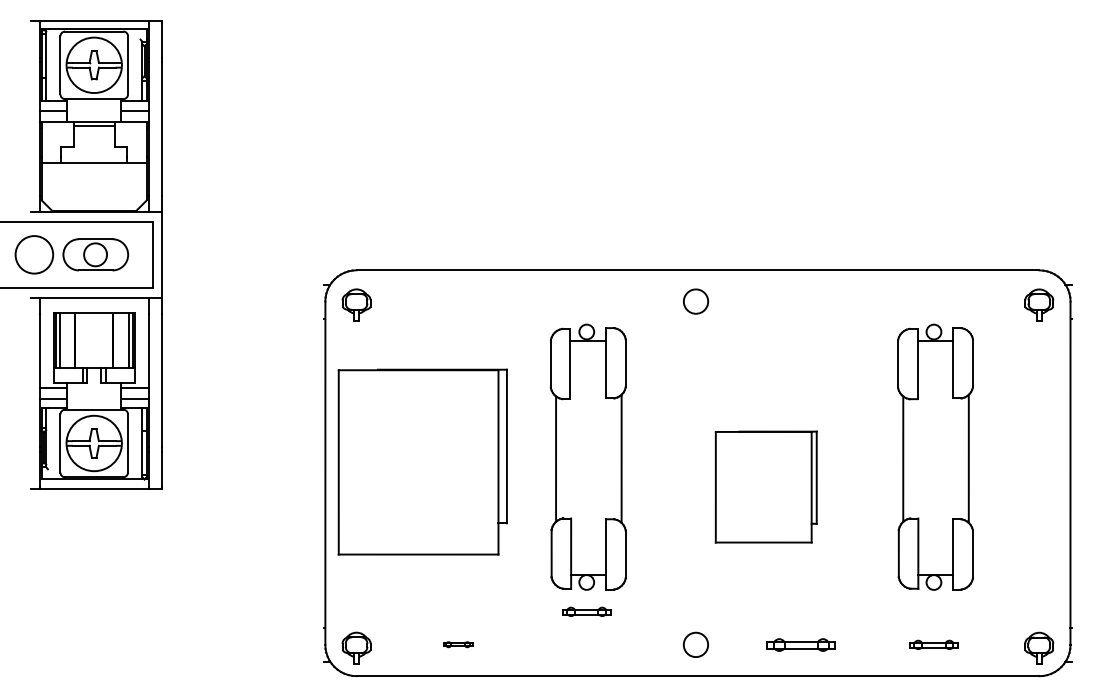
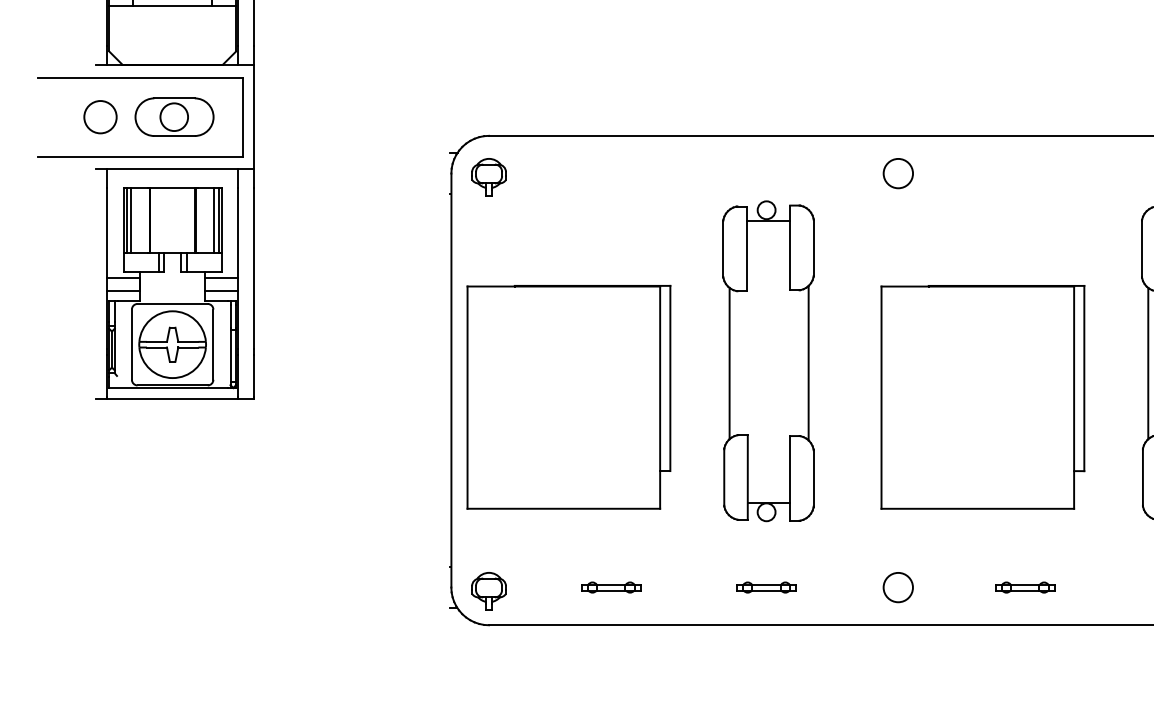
circle: (33, 254) -> (99, 116), size x0.71
part: (422, 461) -> (568, 396), moved
part: (766, 486) -> (983, 396), size x1.67
part: (586, 611) -> (766, 587), moved
part: (457, 644) -> (610, 587), size x1.67
part: (801, 644) -> (1025, 587), size x0.71

